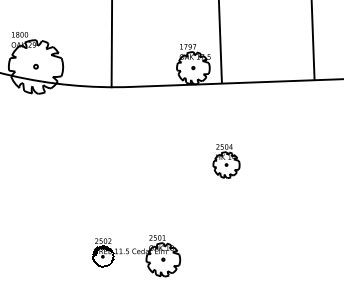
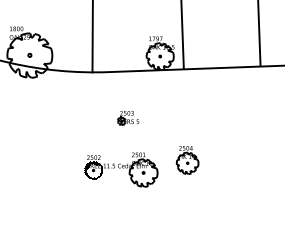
part: (154, 142) -> (128, 118), added
part: (226, 161) -> (187, 160), moved
part: (136, 256) -> (121, 170), moved

